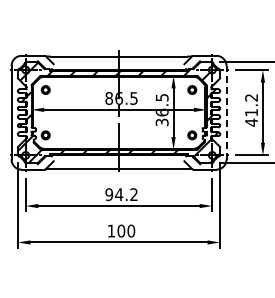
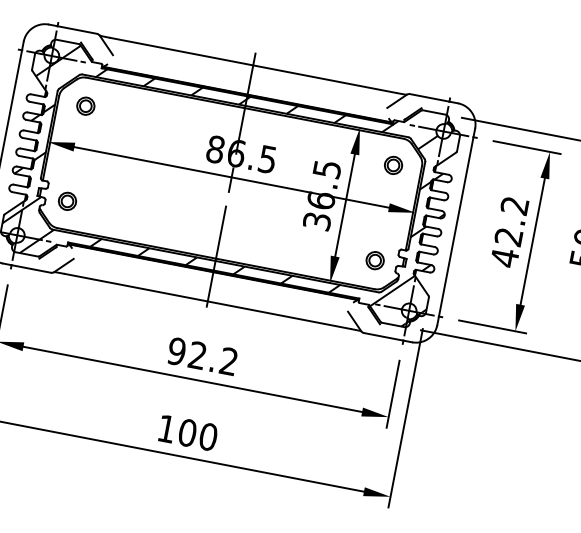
line: (226, 112) -> (456, 226), dashed -> solid
text: (251, 112) -> (508, 236), 41.2 -> 42.2
text: (119, 194) -> (198, 355), 94.2 -> 92.2

